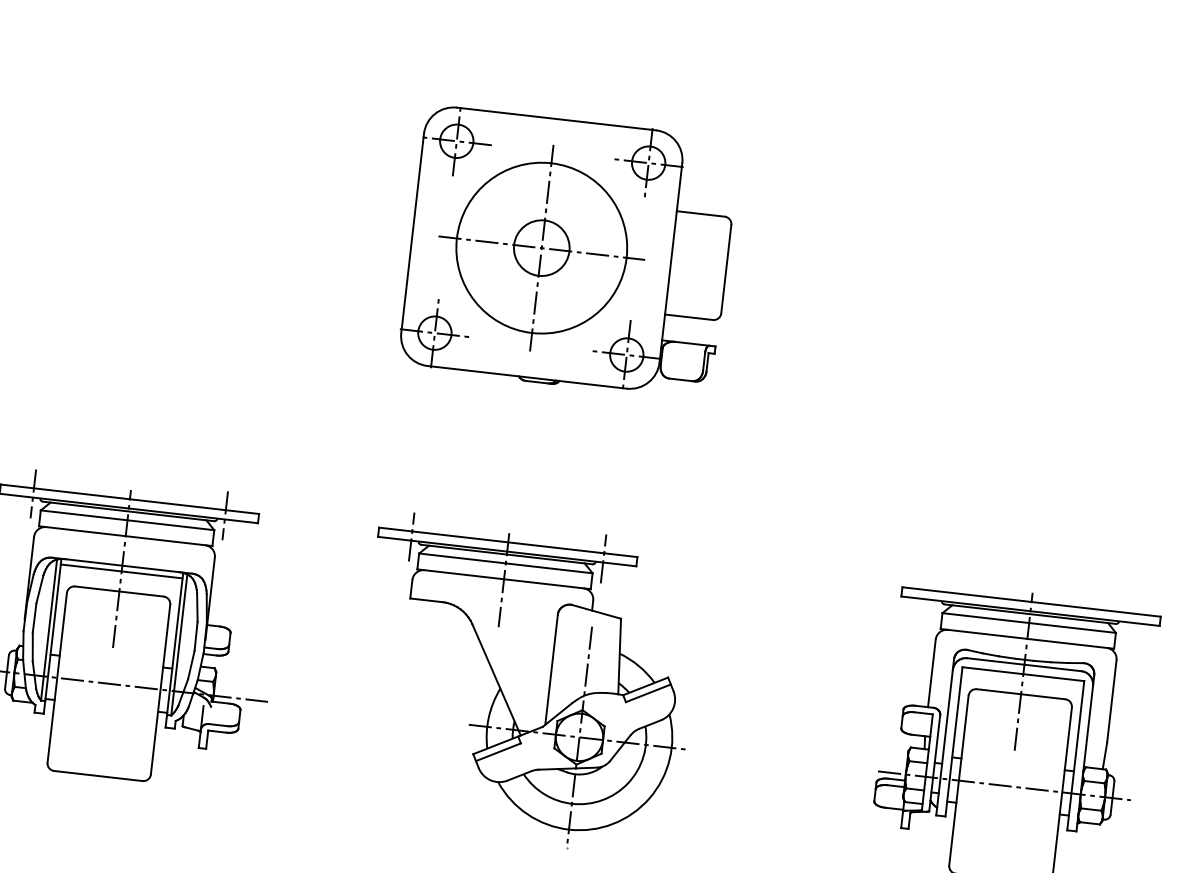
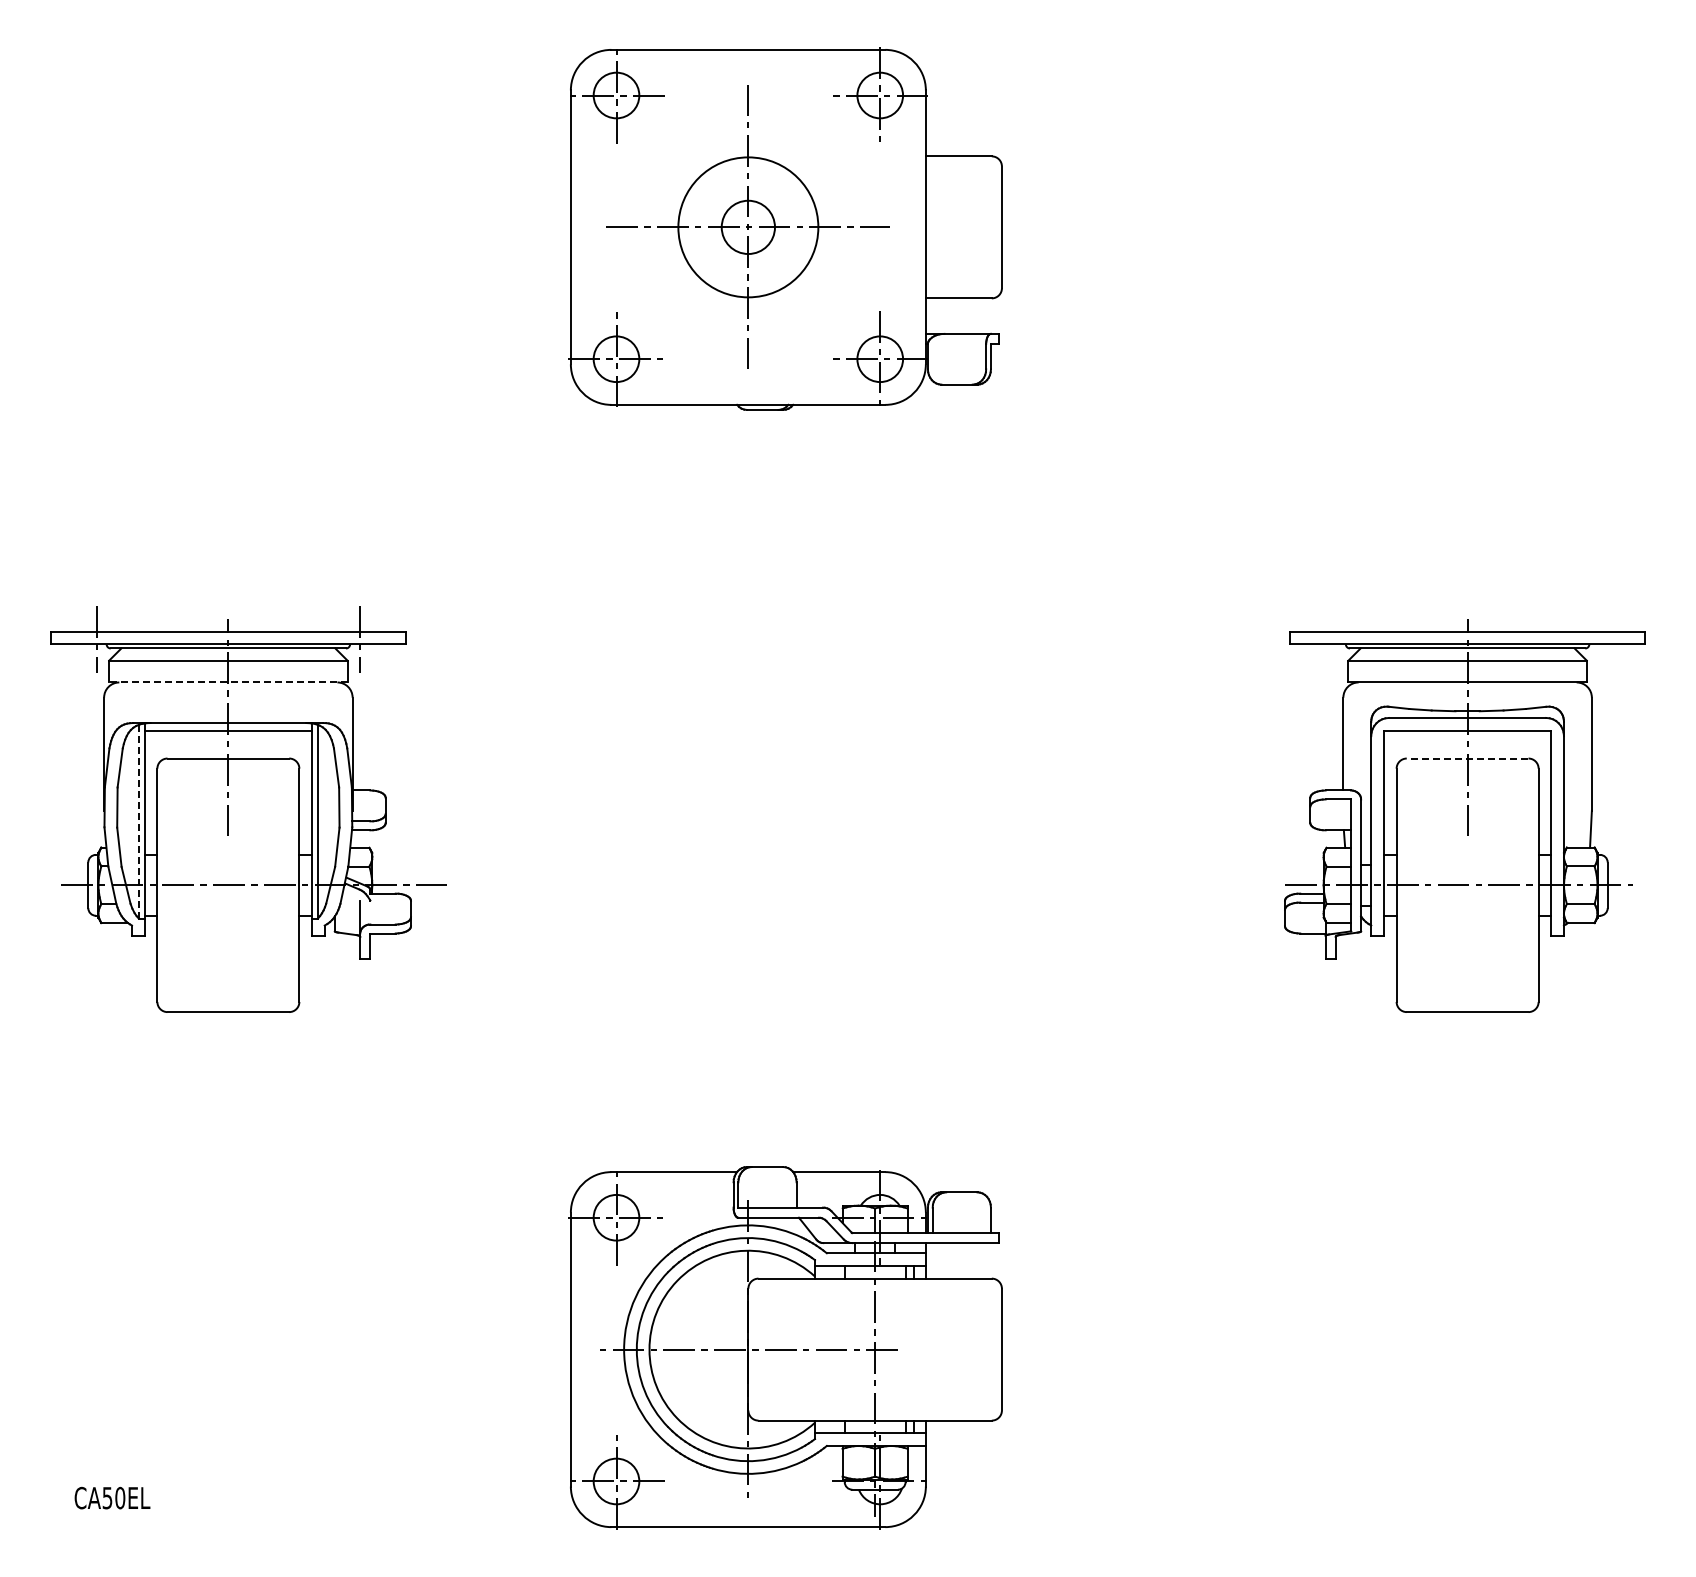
circle: (541, 248) -> (748, 227), size x0.6
circle: (541, 248) -> (748, 227), size x0.7
line: (125, 536) -> (227, 682), solid -> dashed
line: (48, 629) -> (138, 821), solid -> dashed
part: (526, 685) -> (795, 822), removed
line: (1021, 694) -> (1467, 758), solid -> dashed

